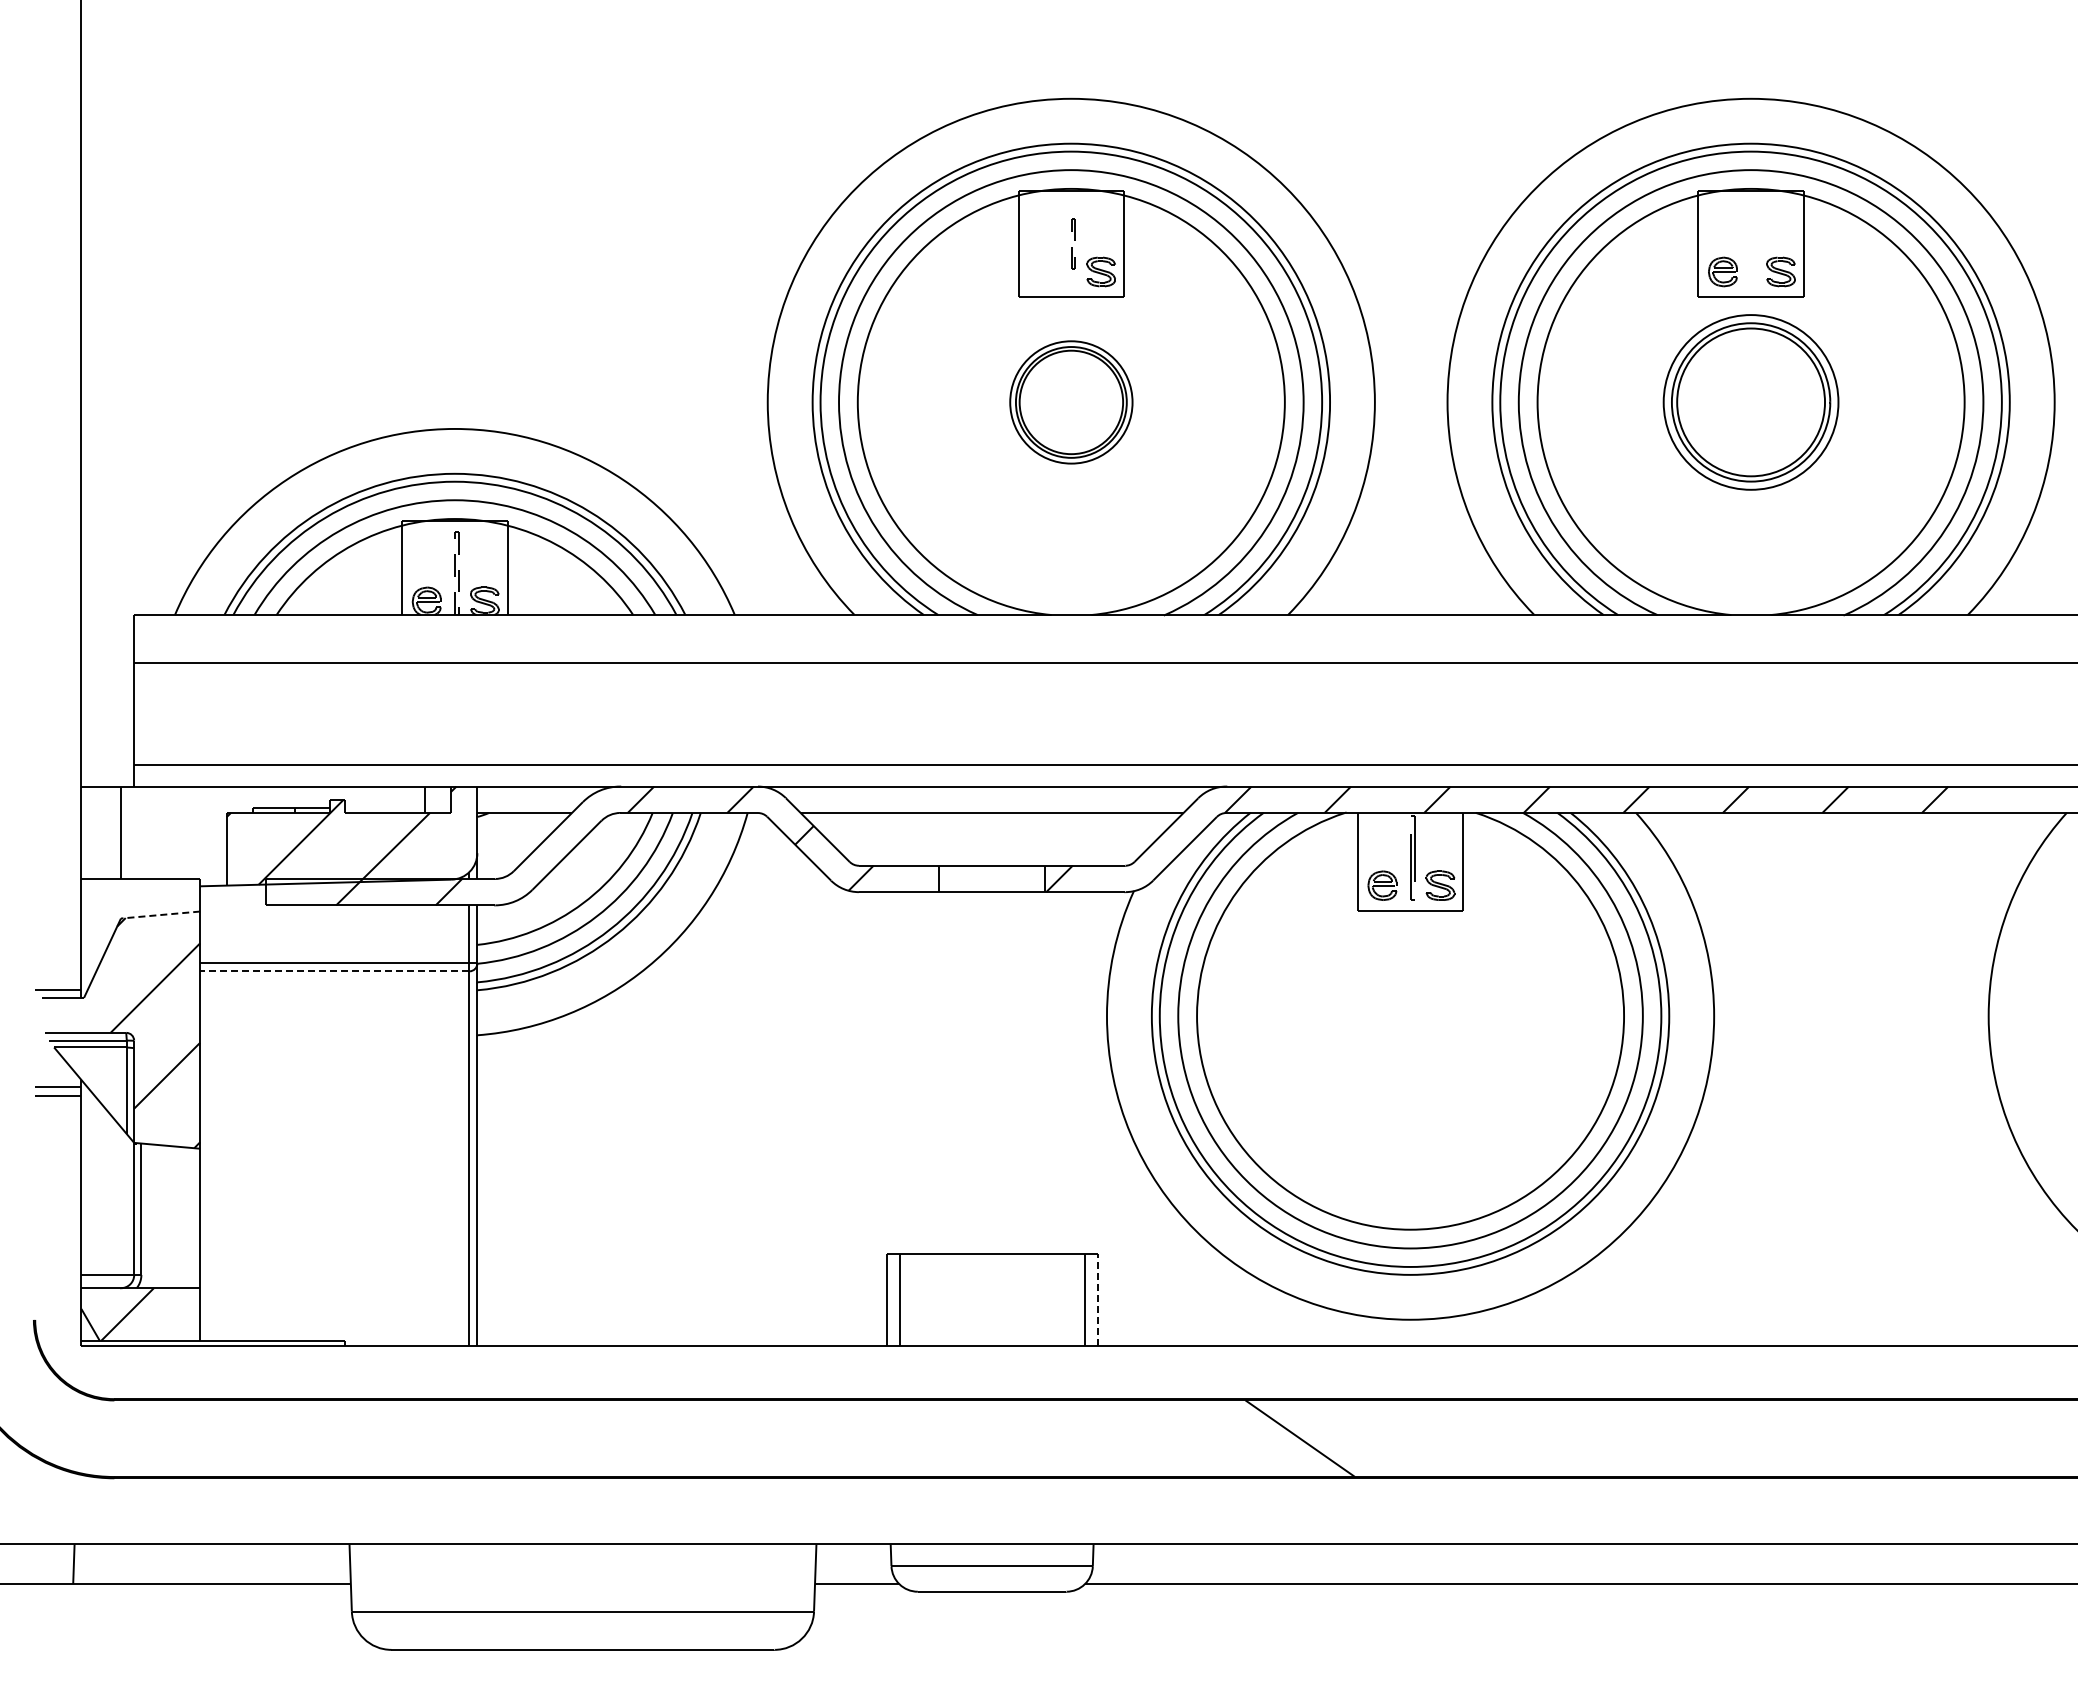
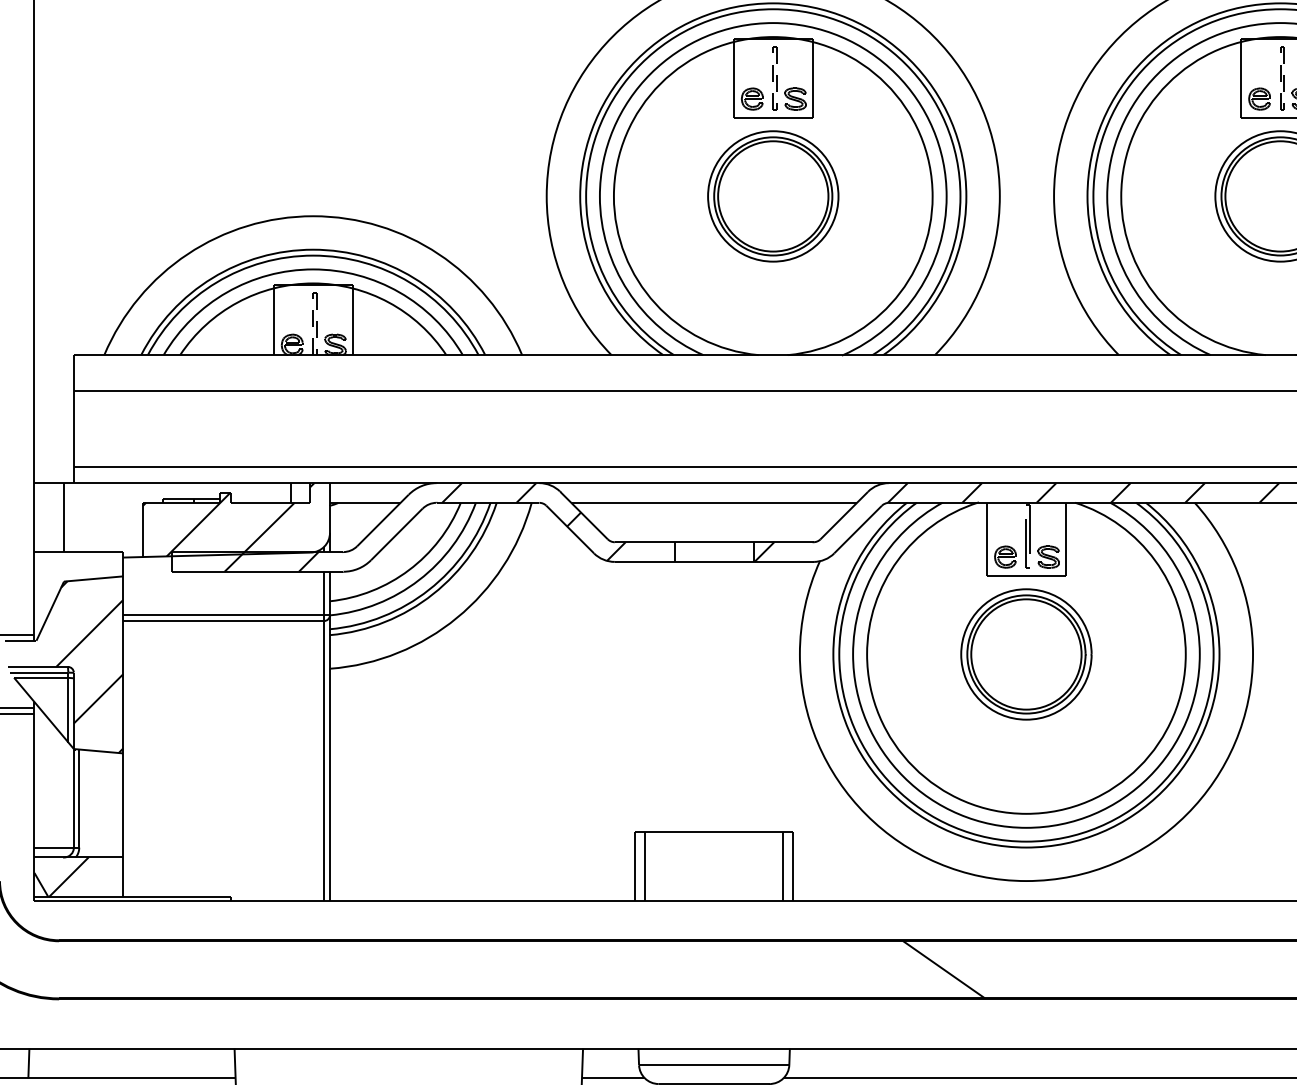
part: (1073, 243) -> (774, 77), size x1.67
part: (1753, 243) -> (1282, 77), added
part: (1042, 271) -> (751, 98), added
part: (1071, 402) -> (773, 196), size x1.43
line: (160, 915) -> (93, 579), dashed -> solid
line: (334, 971) -> (223, 621), dashed -> solid
part: (1410, 1015) -> (1026, 653), added
line: (1097, 1299) -> (792, 865), dashed -> solid

